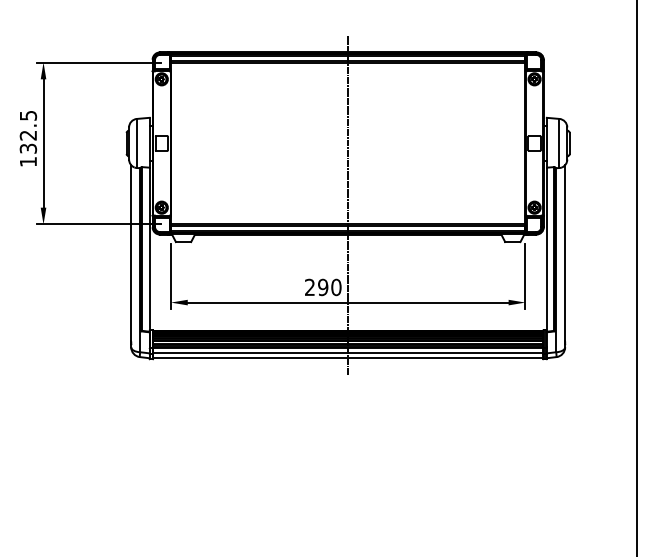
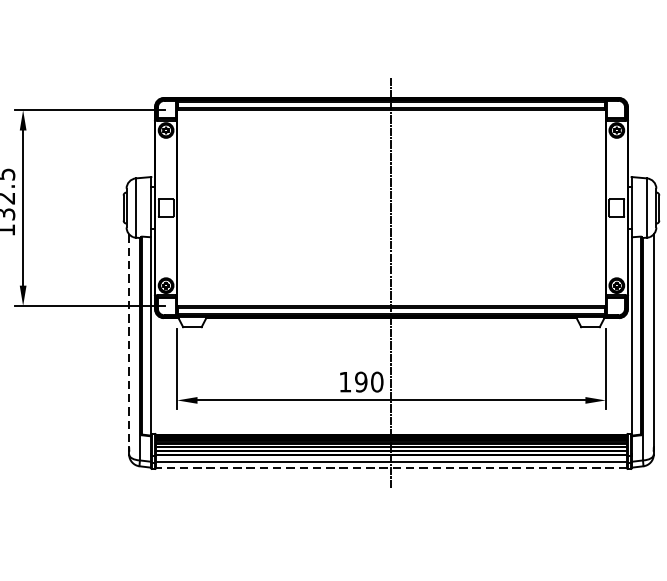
line: (131, 253) -> (129, 341), solid -> dashed
text: (309, 286) -> (344, 380), 290 -> 190
line: (348, 358) -> (391, 468), solid -> dashed

